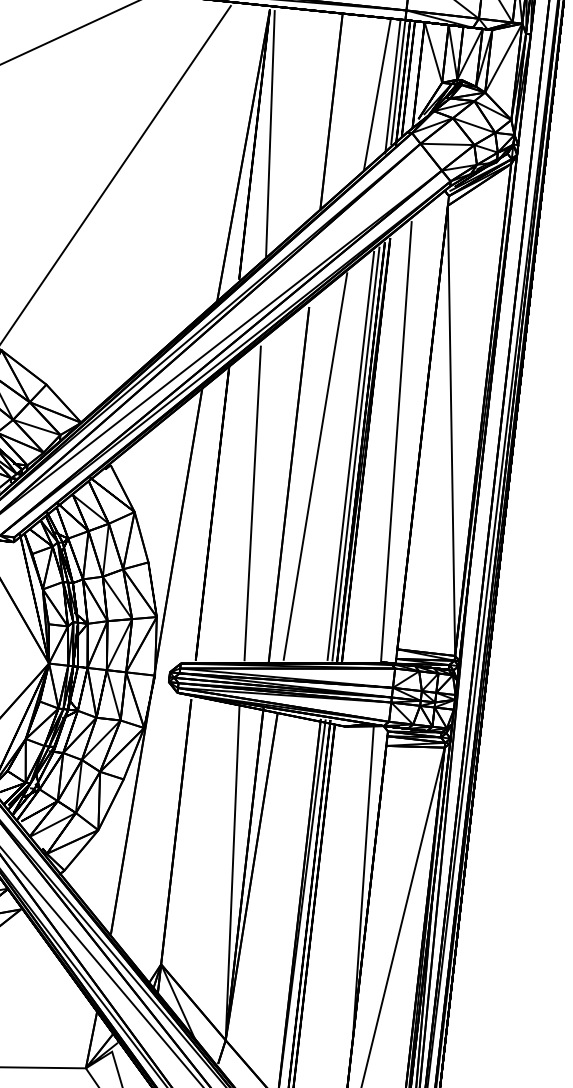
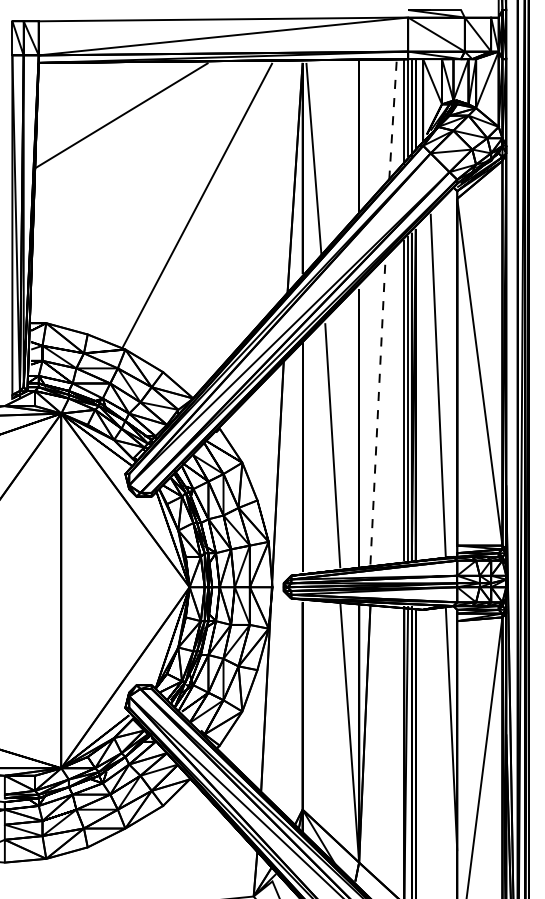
line: (378, 93) -> (393, 118), solid -> dashed
line: (314, 466) -> (377, 411), solid -> dashed

